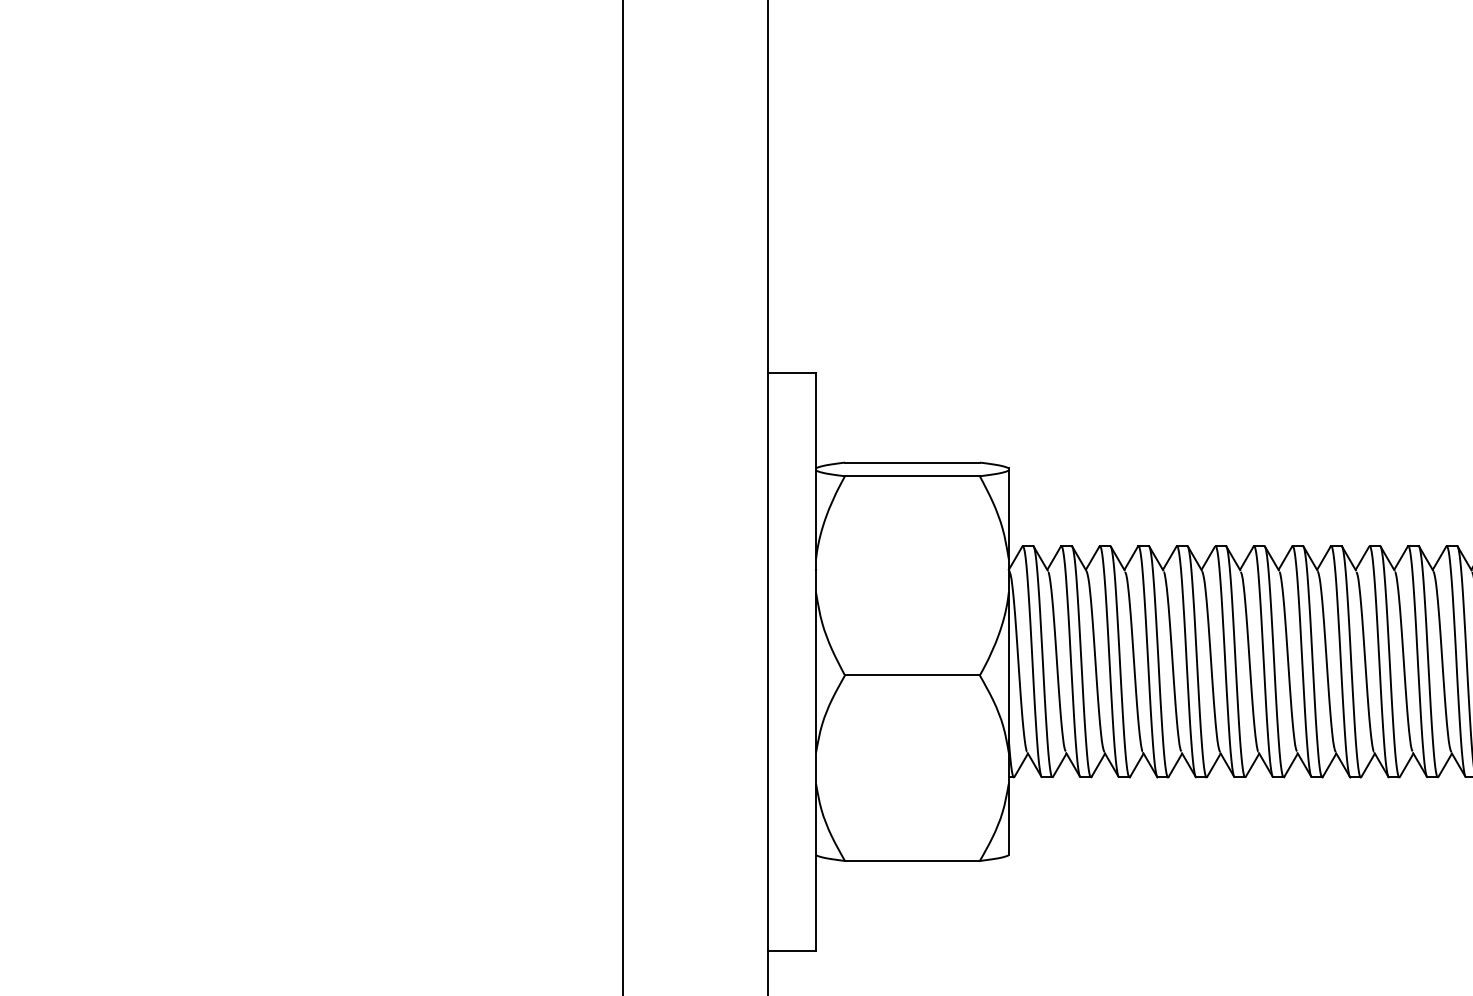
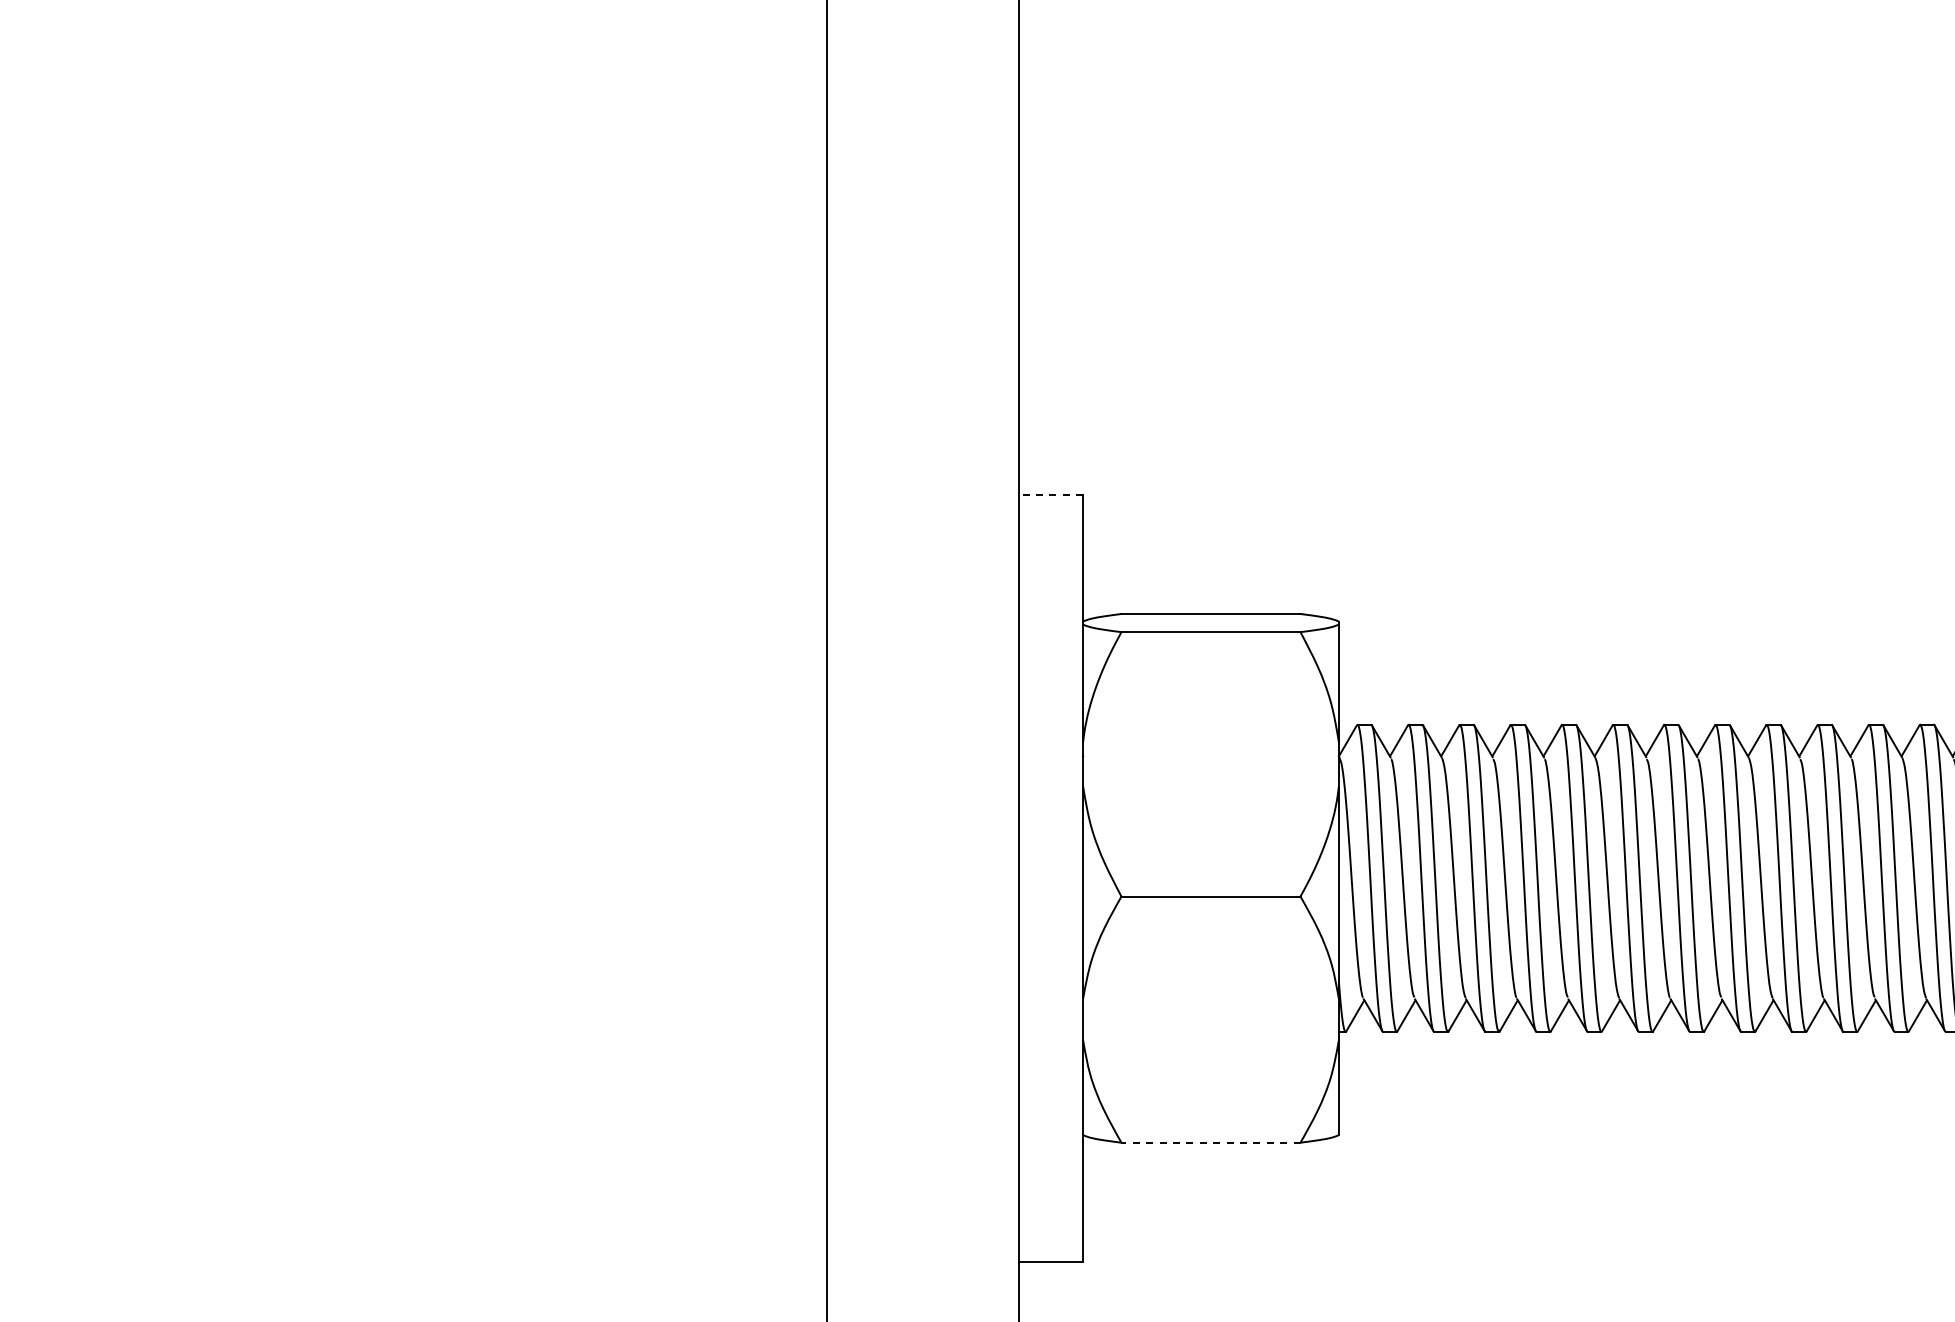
line: (792, 372) -> (1051, 494), solid -> dashed
line: (912, 860) -> (1210, 1142), solid -> dashed

